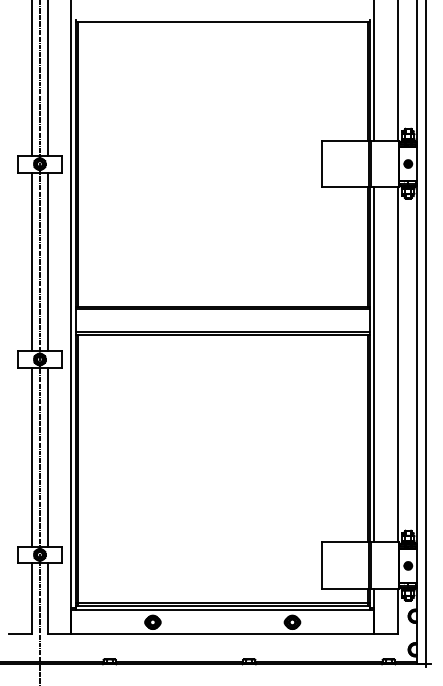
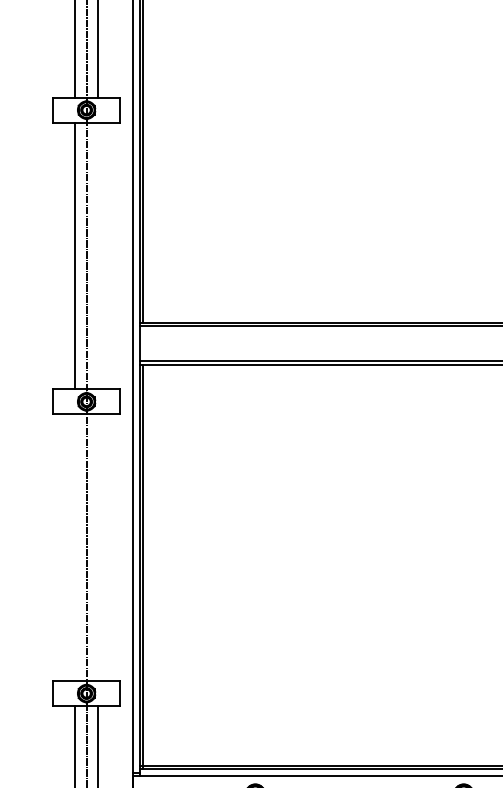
line: (47, 261) -> (97, 255), removed
line: (32, 456) -> (75, 546), removed
line: (47, 456) -> (97, 546), removed

